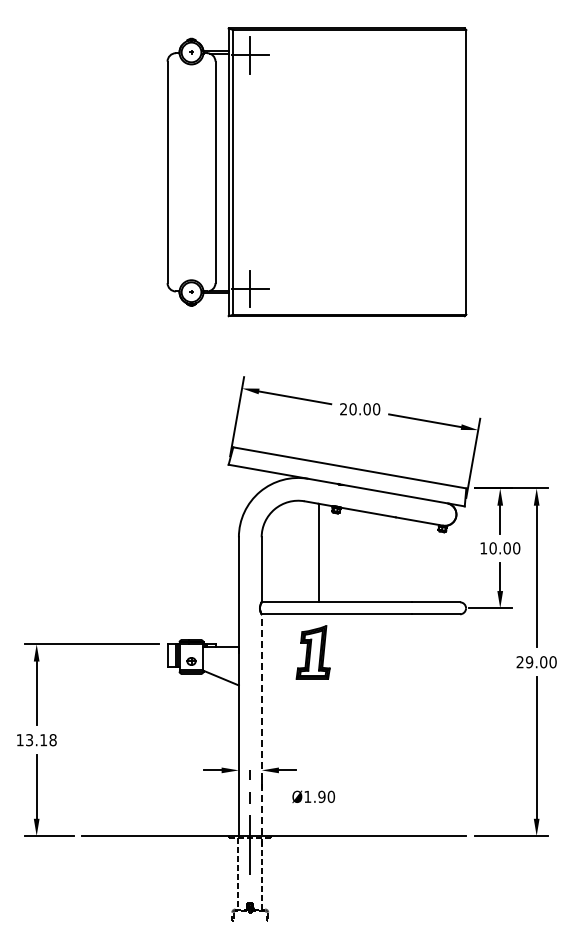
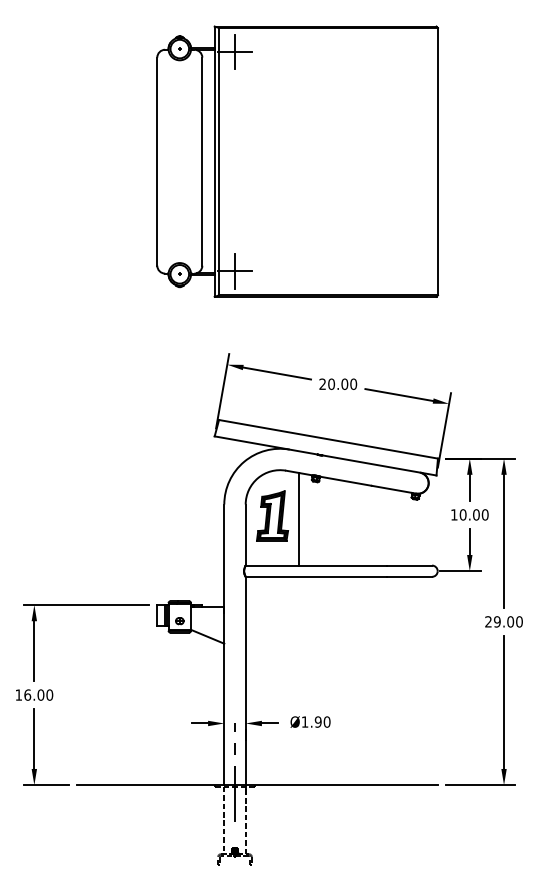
part: (312, 652) -> (271, 515), moved
line: (261, 730) -> (245, 686), dashed -> solid
text: (41, 740) -> (38, 695), 13.18 -> 16.00
text: (313, 796) -> (310, 721), moved

